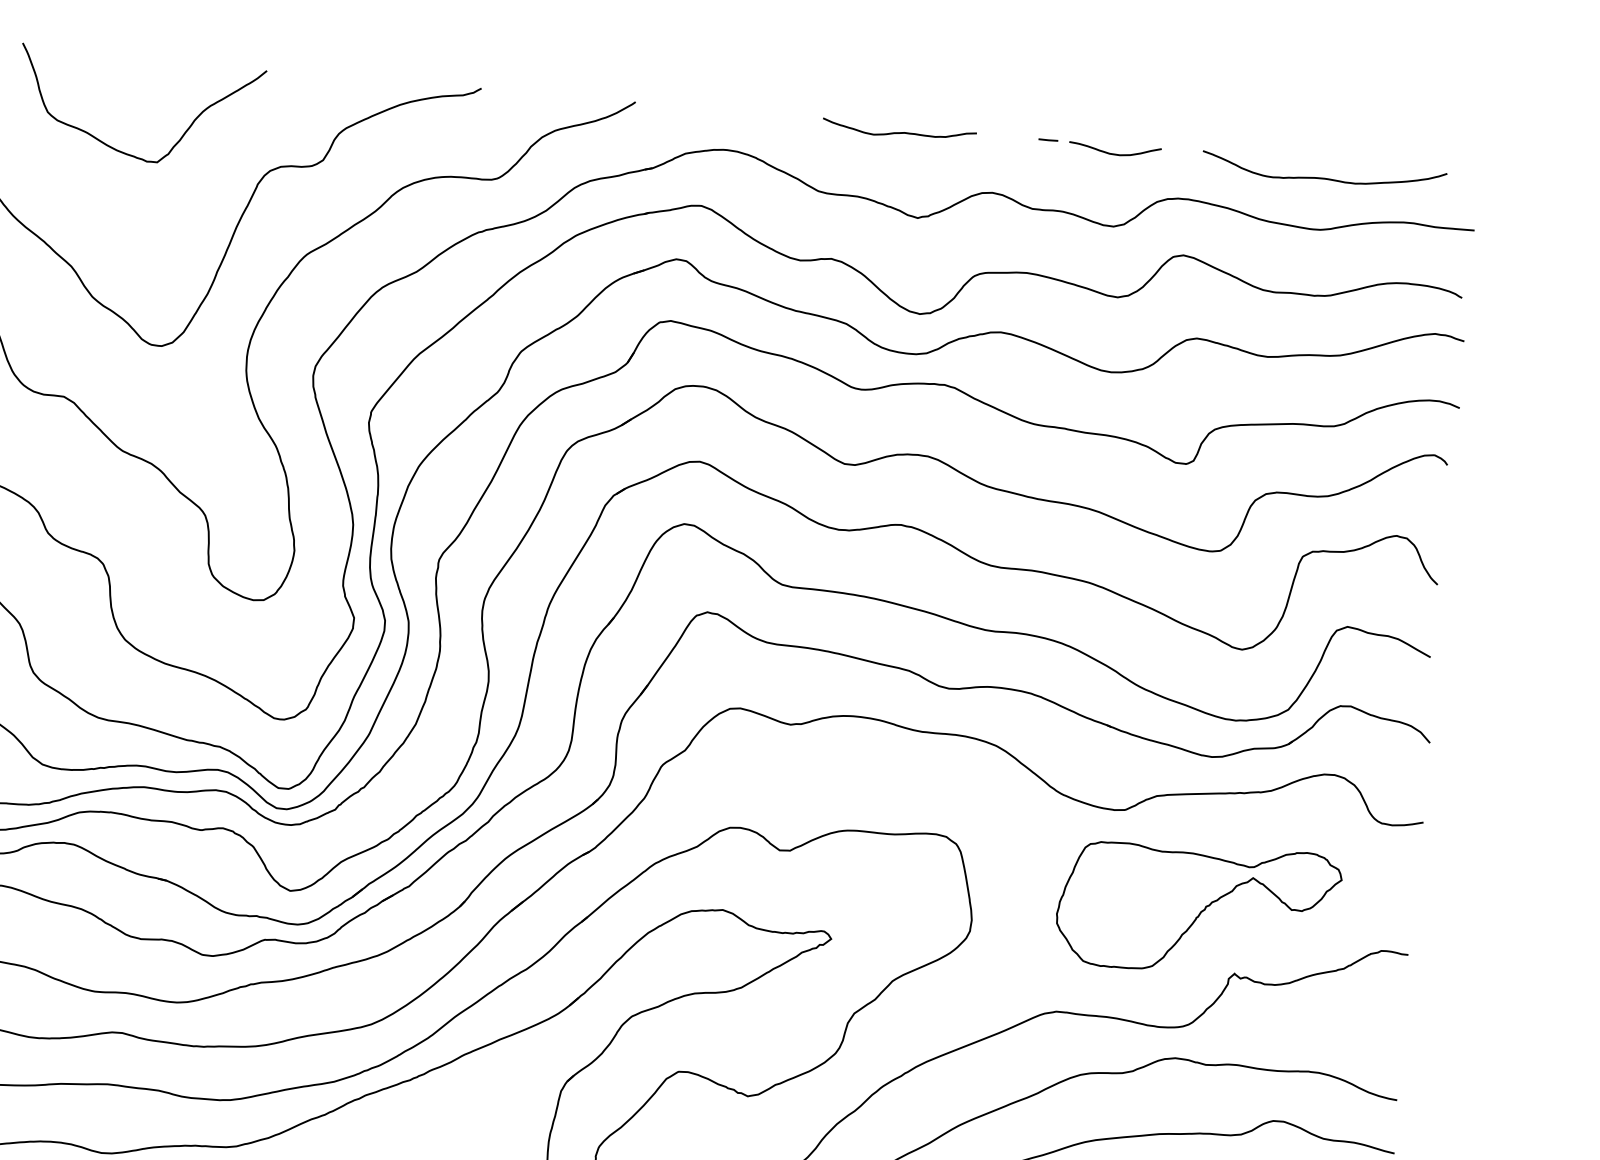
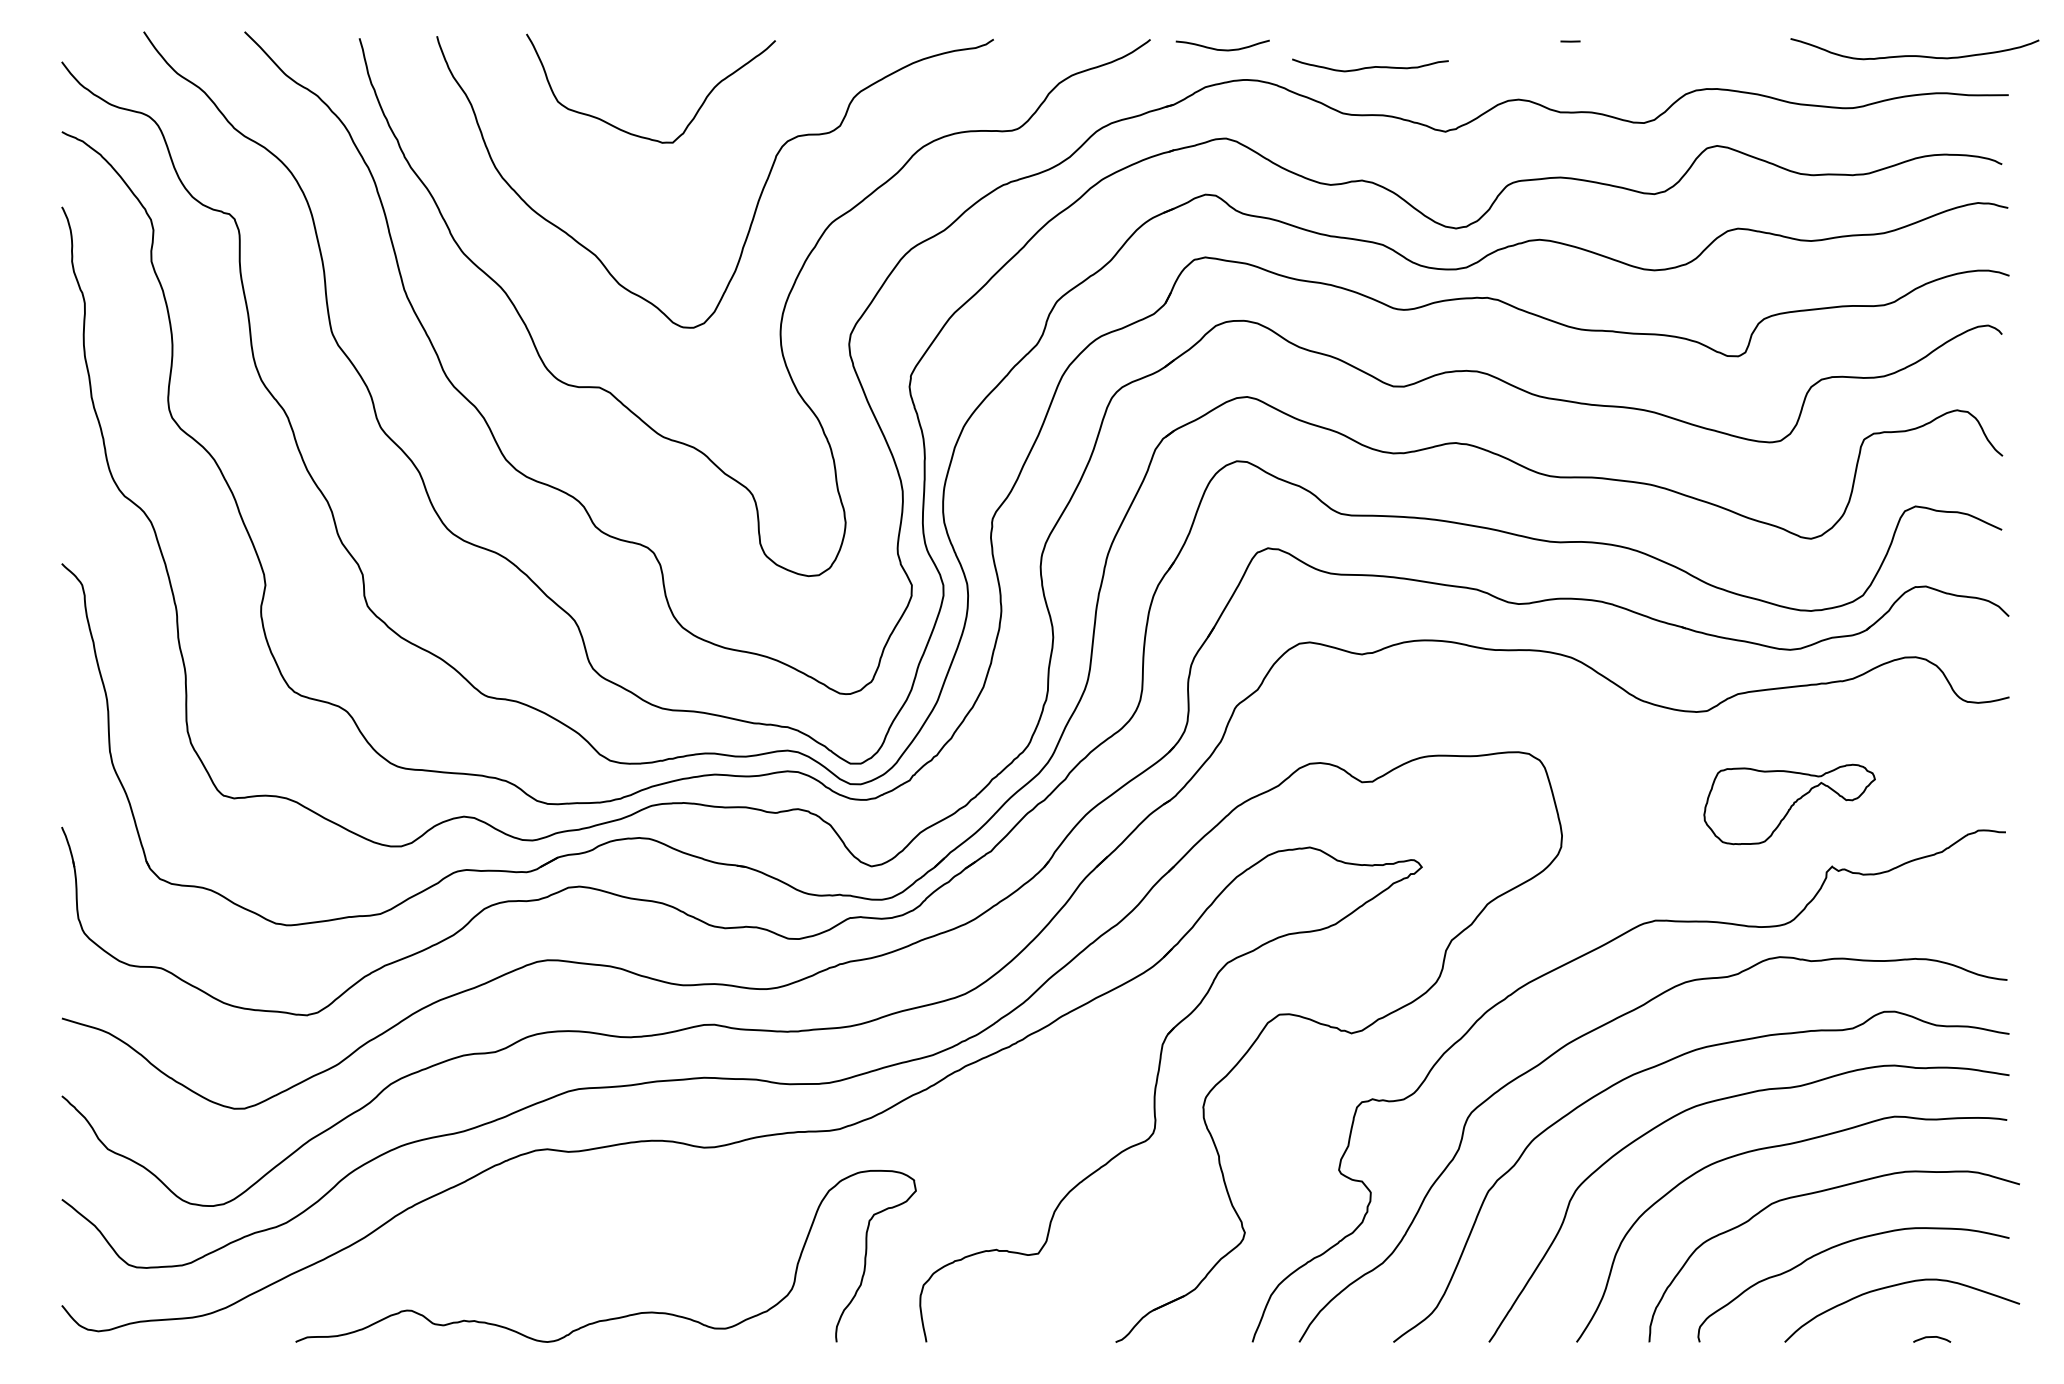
curve: (899, 132) -> (1370, 66), moved
curve: (1114, 153) -> (1222, 49), moved
curve: (1323, 178) -> (1914, 55), moved
part: (1198, 909) -> (1789, 804), size x0.6

